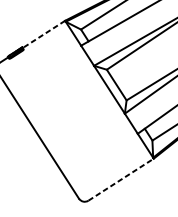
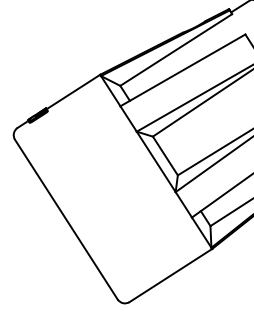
line: (44, 34) -> (74, 91), dashed -> solid
line: (121, 179) -> (171, 275), dashed -> solid

